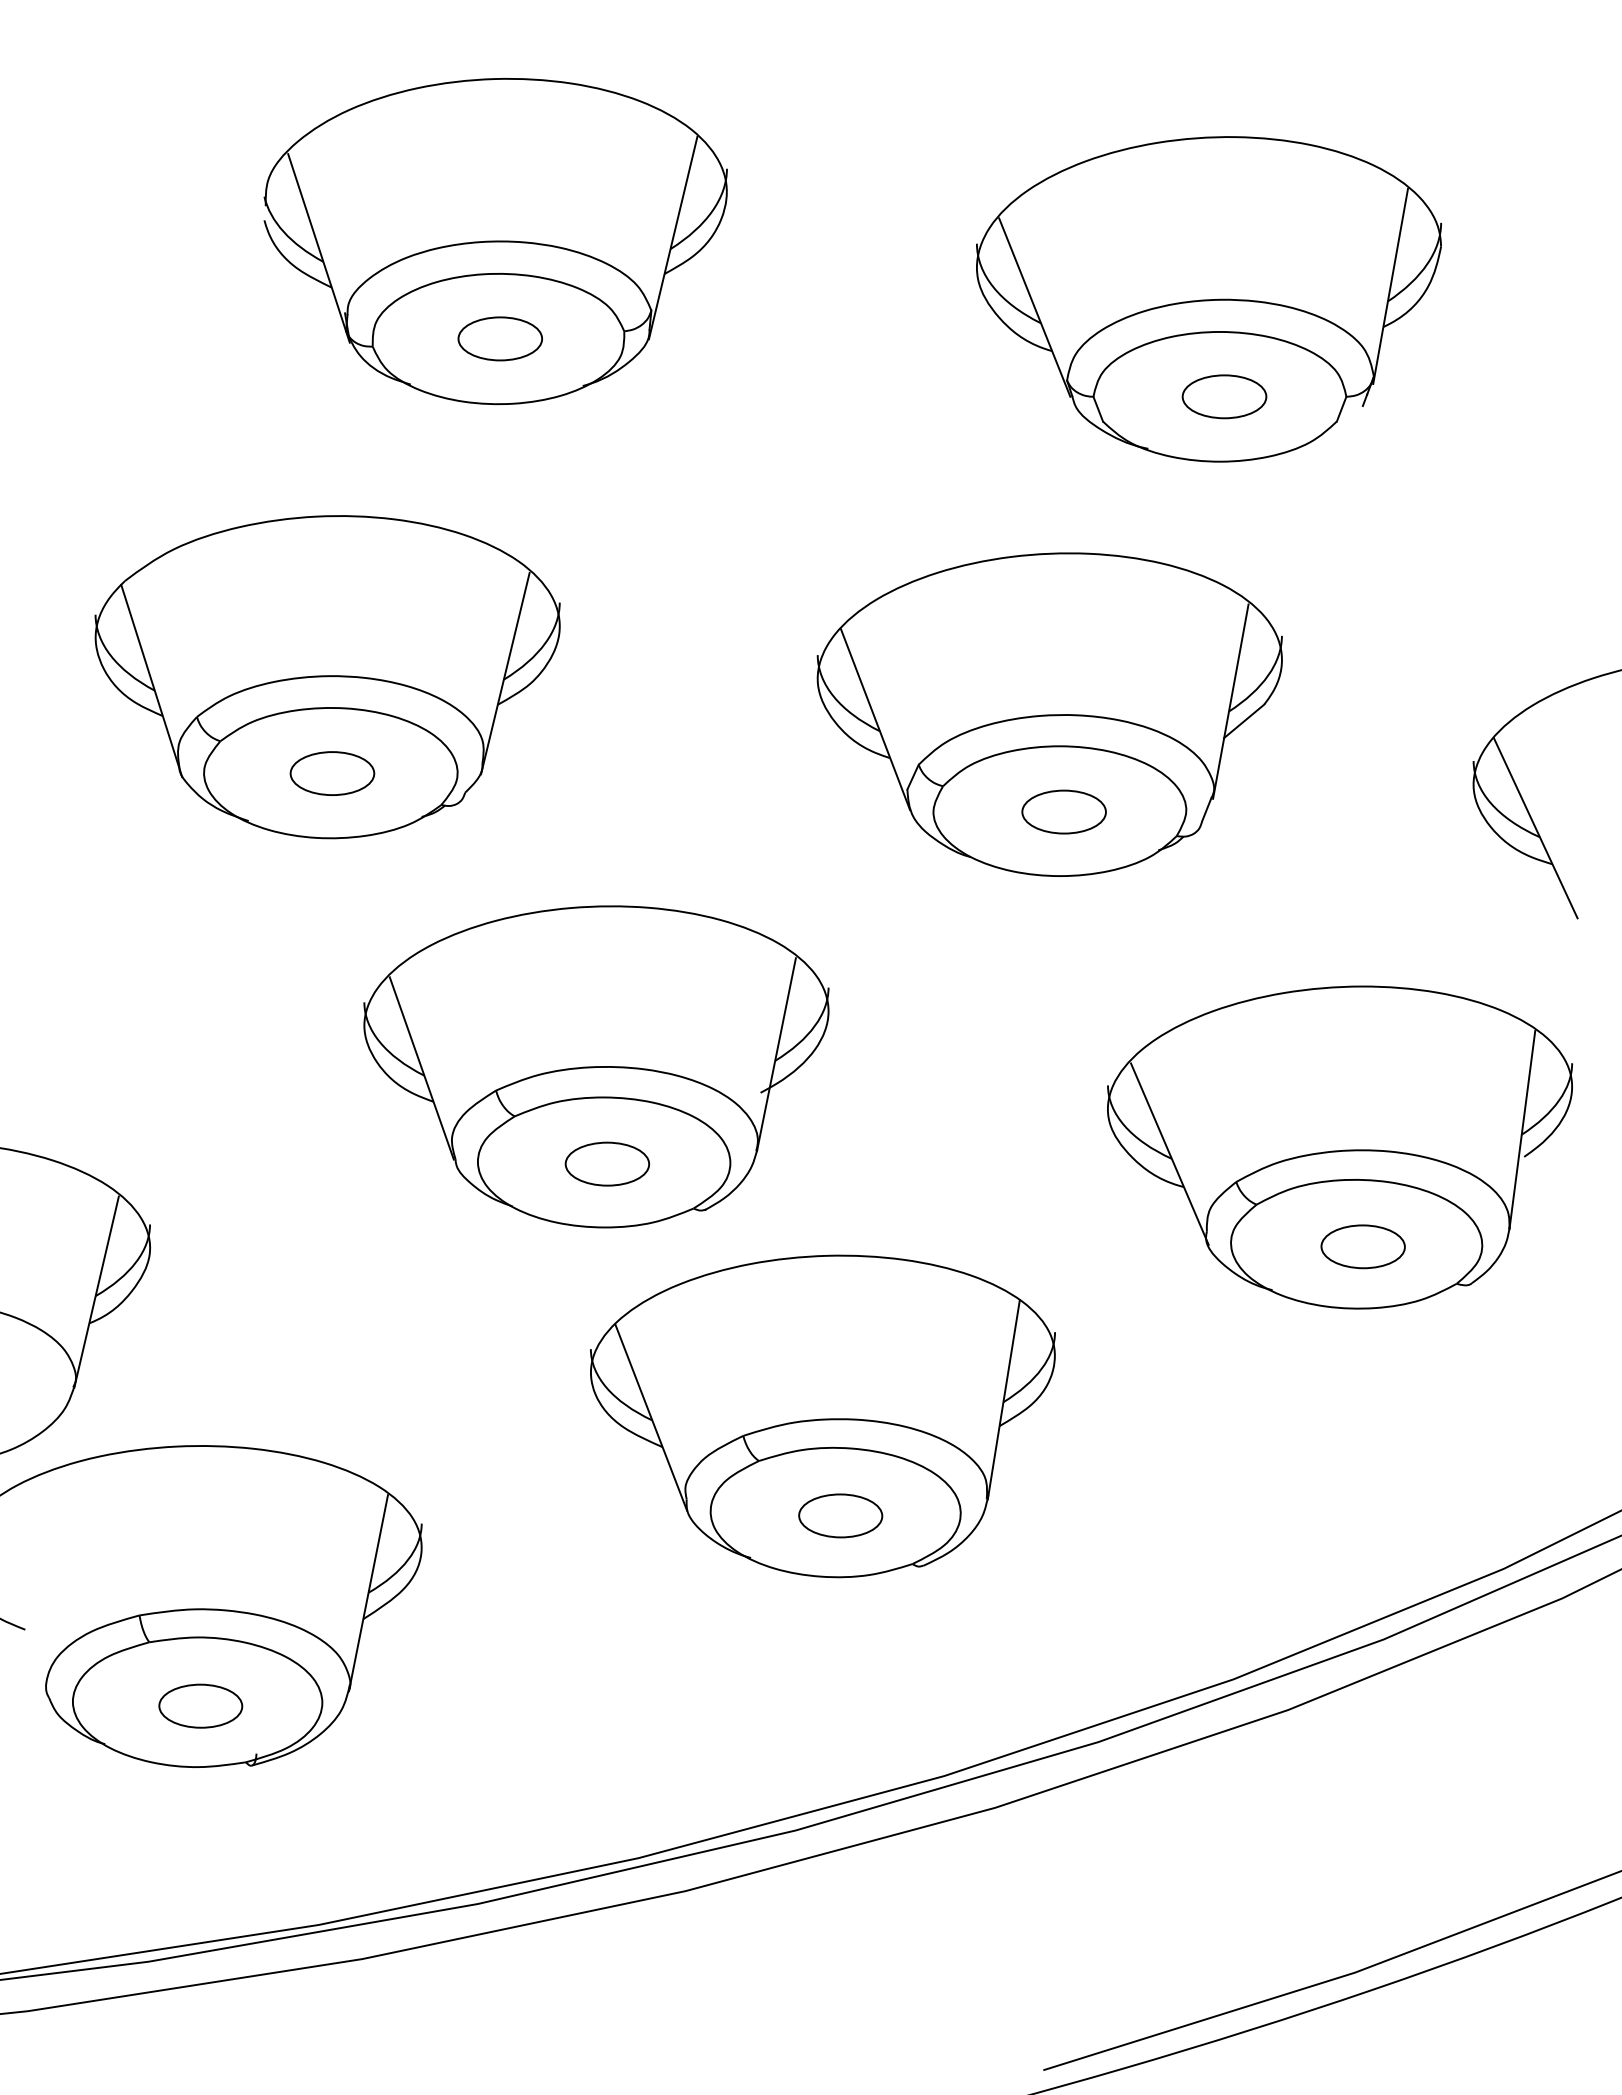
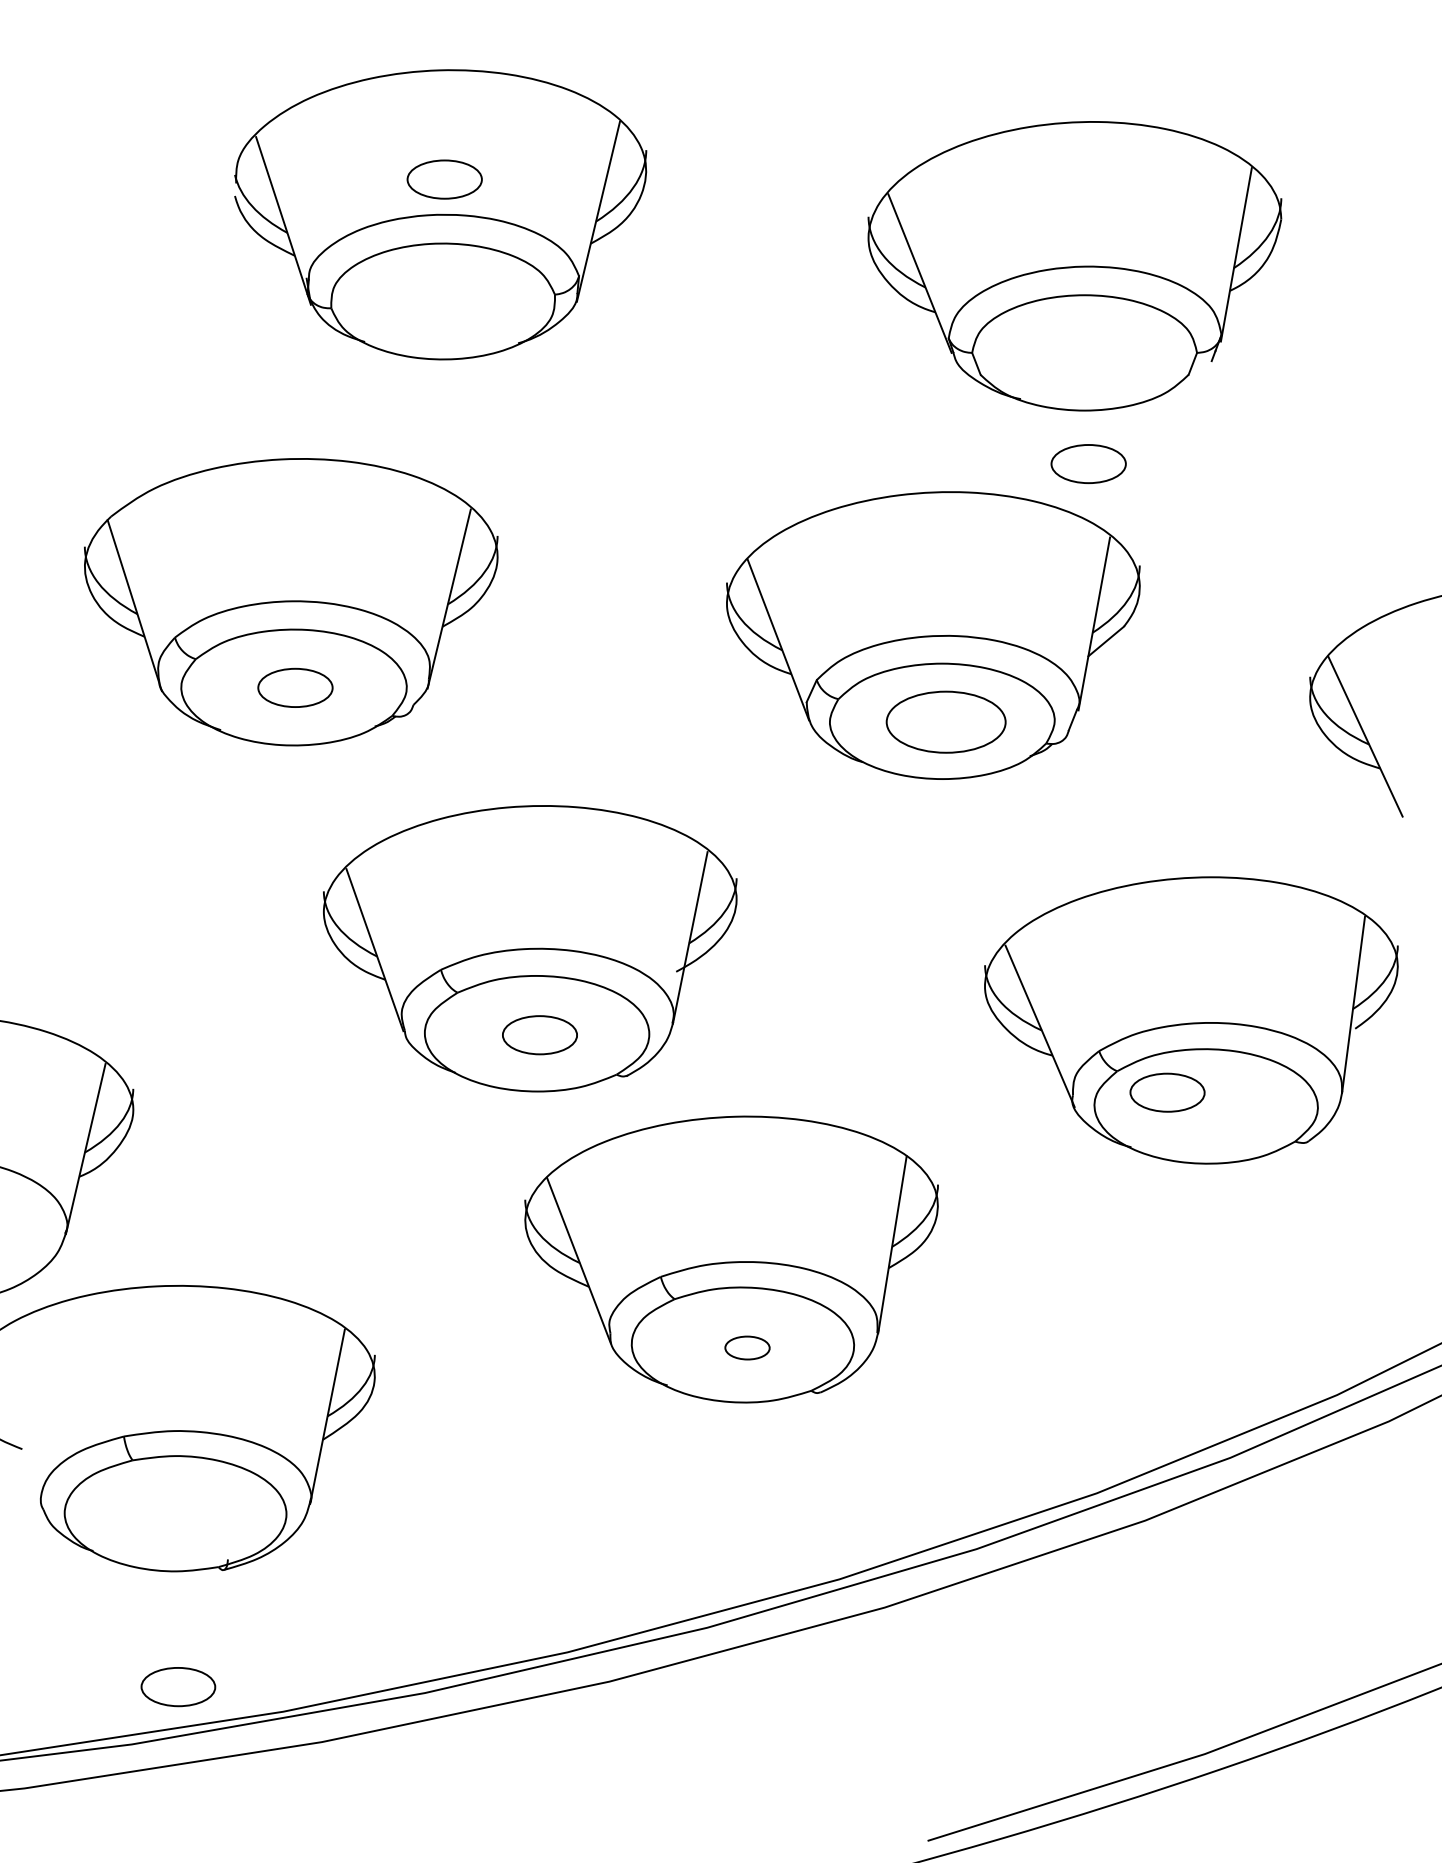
part: (499, 338) -> (444, 179), moved
part: (1224, 396) -> (1088, 463), moved
part: (1063, 811) -> (945, 721), size x1.6
part: (1362, 1246) -> (1166, 1092), moved
part: (840, 1515) -> (747, 1347), size x0.6
part: (200, 1705) -> (178, 1686), moved

